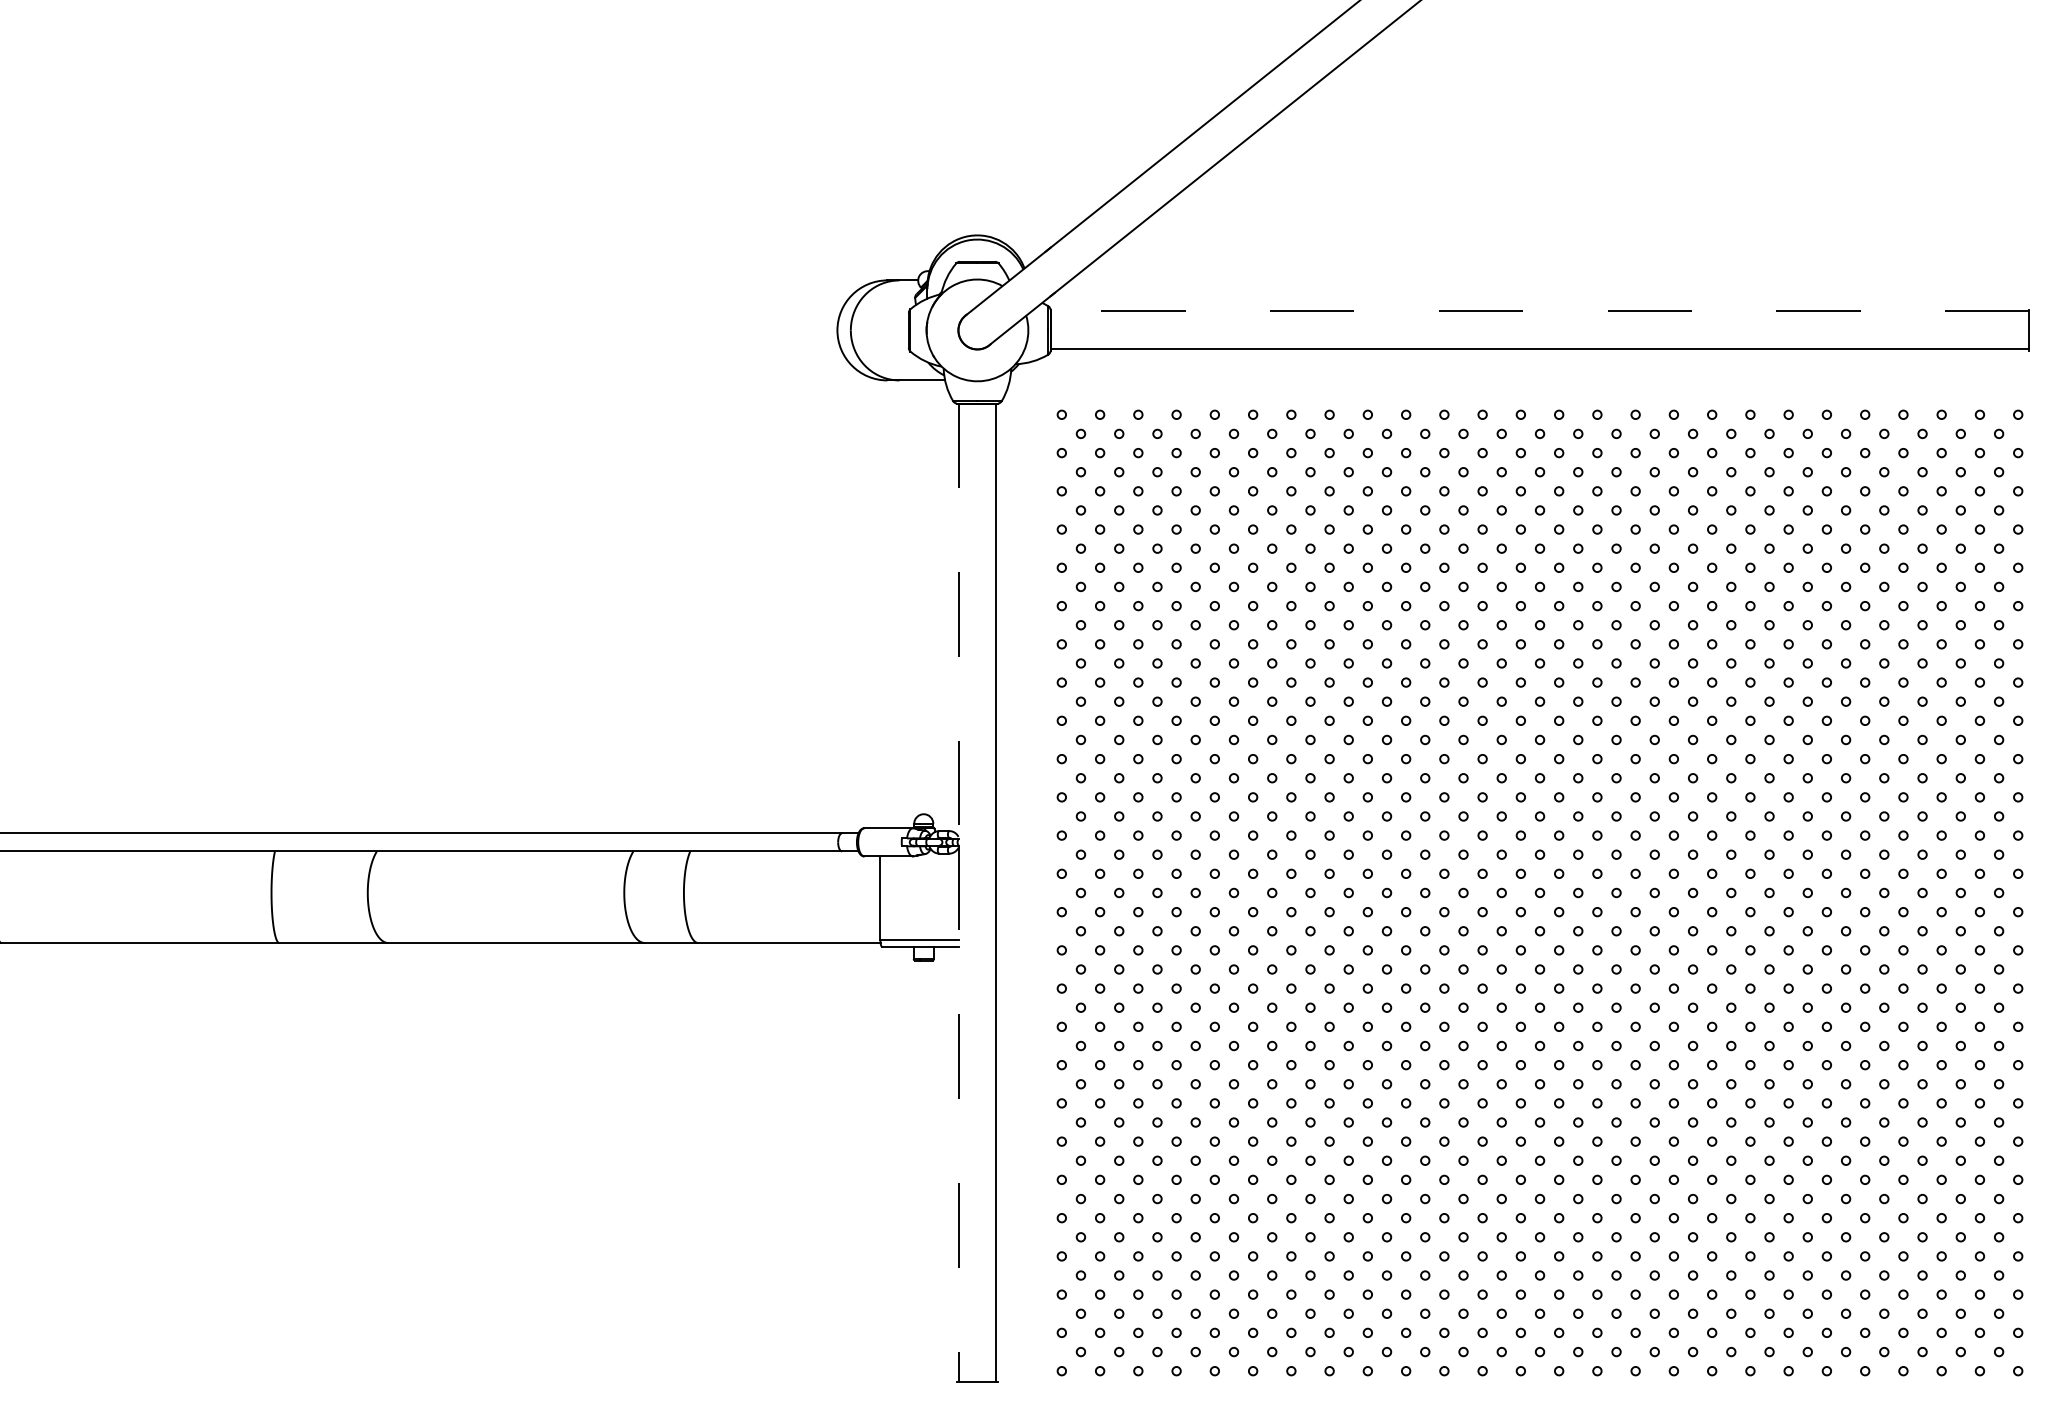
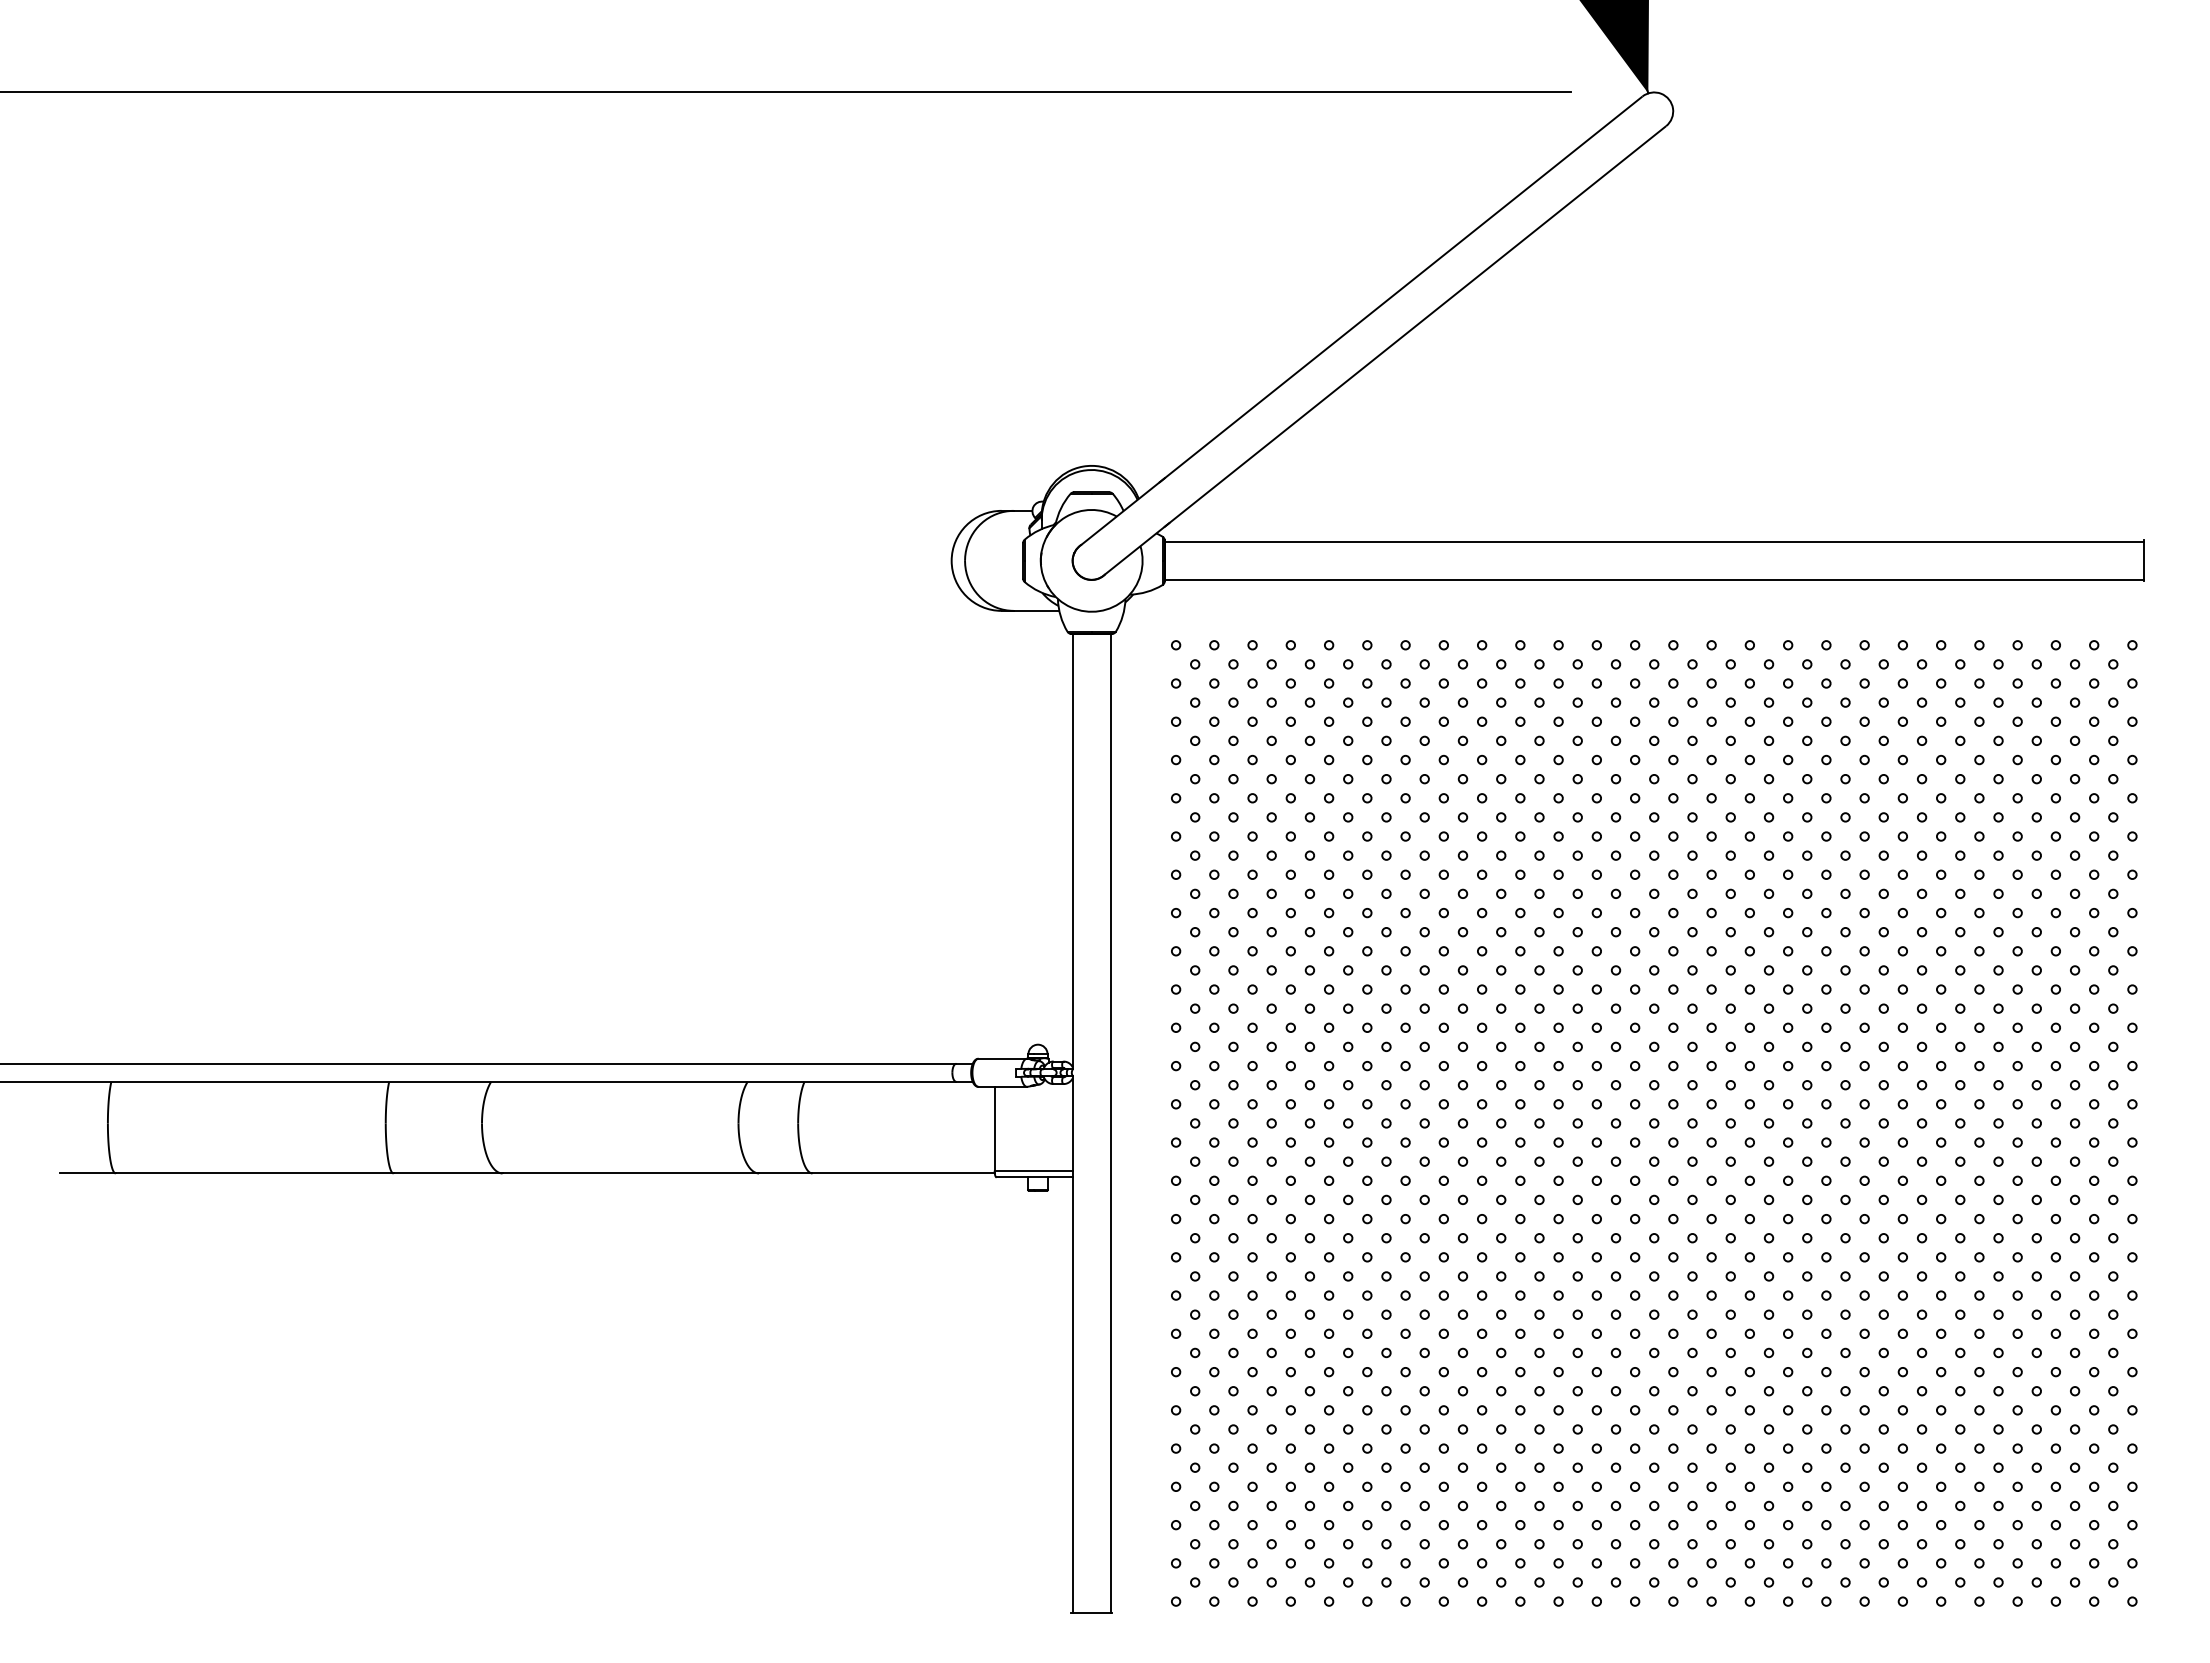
line: (1539, 311) -> (1653, 541), dashed -> solid
line: (958, 621) -> (1072, 851), dashed -> solid
line: (958, 1115) -> (1072, 1345), dashed -> solid

